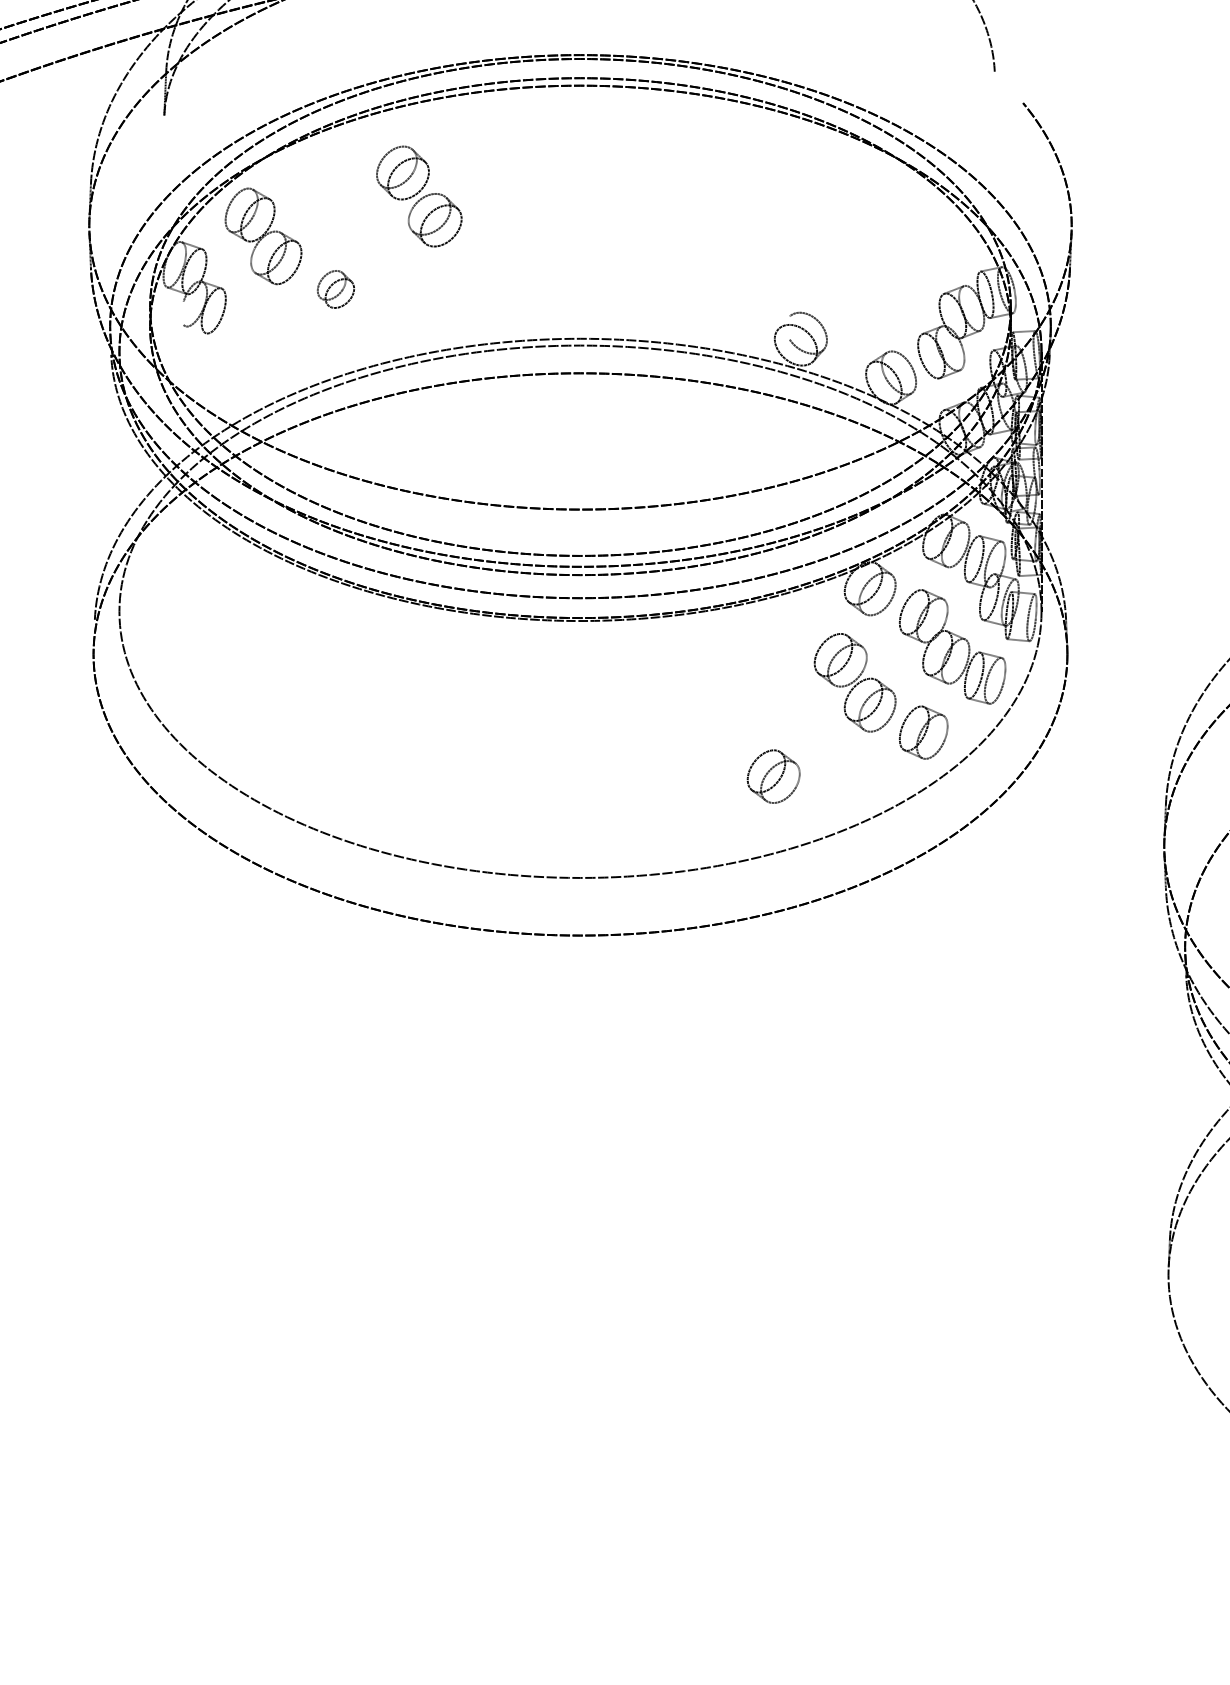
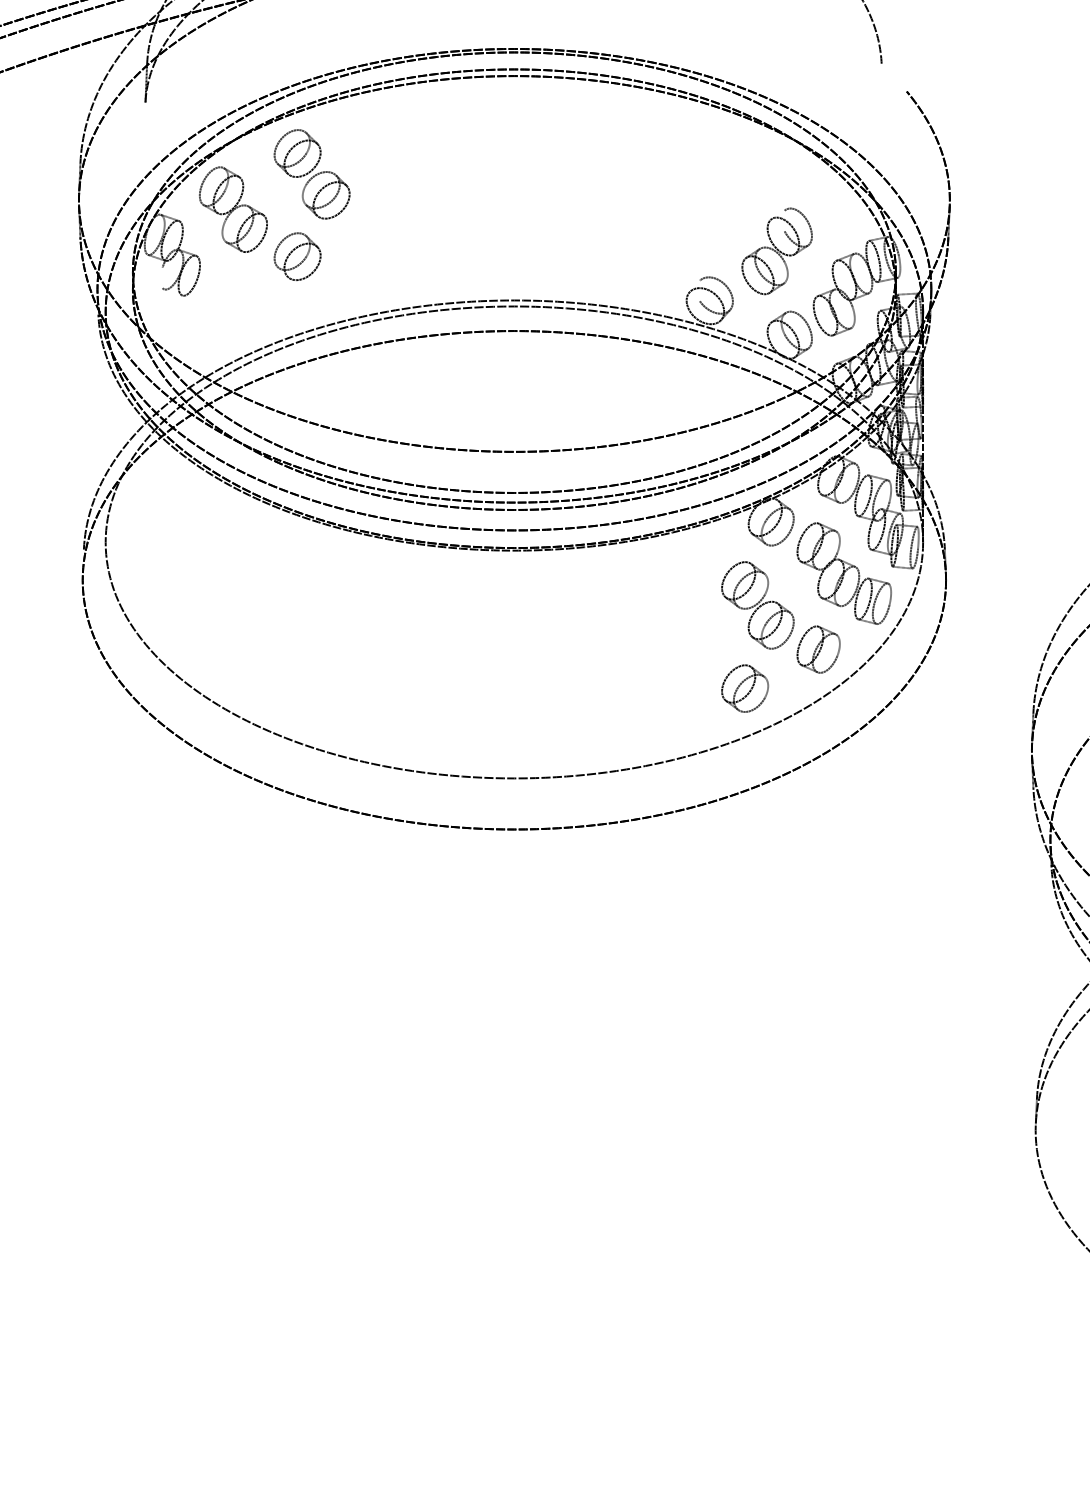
part: (419, 196) -> (312, 174), moved
part: (876, 283) -> (776, 251), added
part: (335, 289) -> (297, 256), size x1.43
part: (773, 776) -> (744, 688), moved

